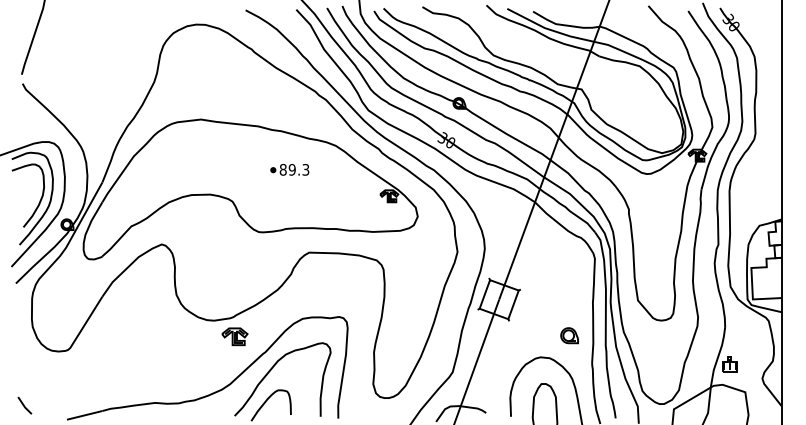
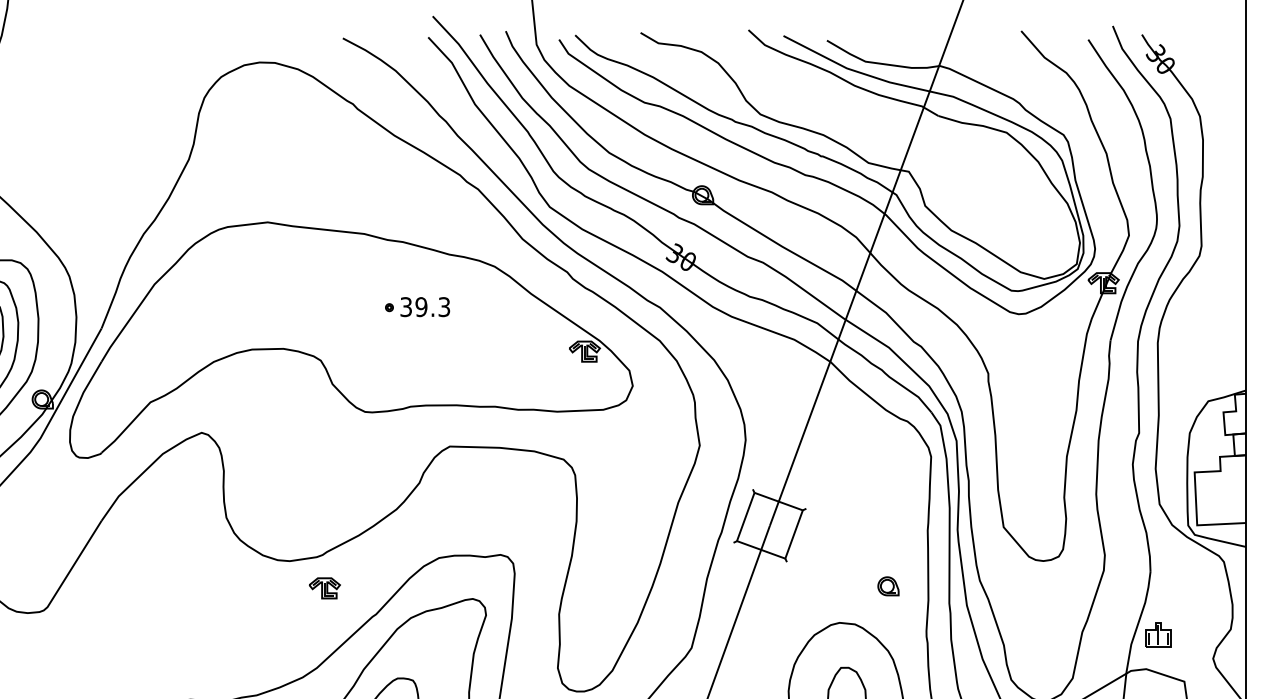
text: (282, 169) -> (404, 306), 89.3 -> 39.3
part: (569, 335) -> (888, 586), size x0.71
part: (234, 336) -> (324, 587), size x0.71

